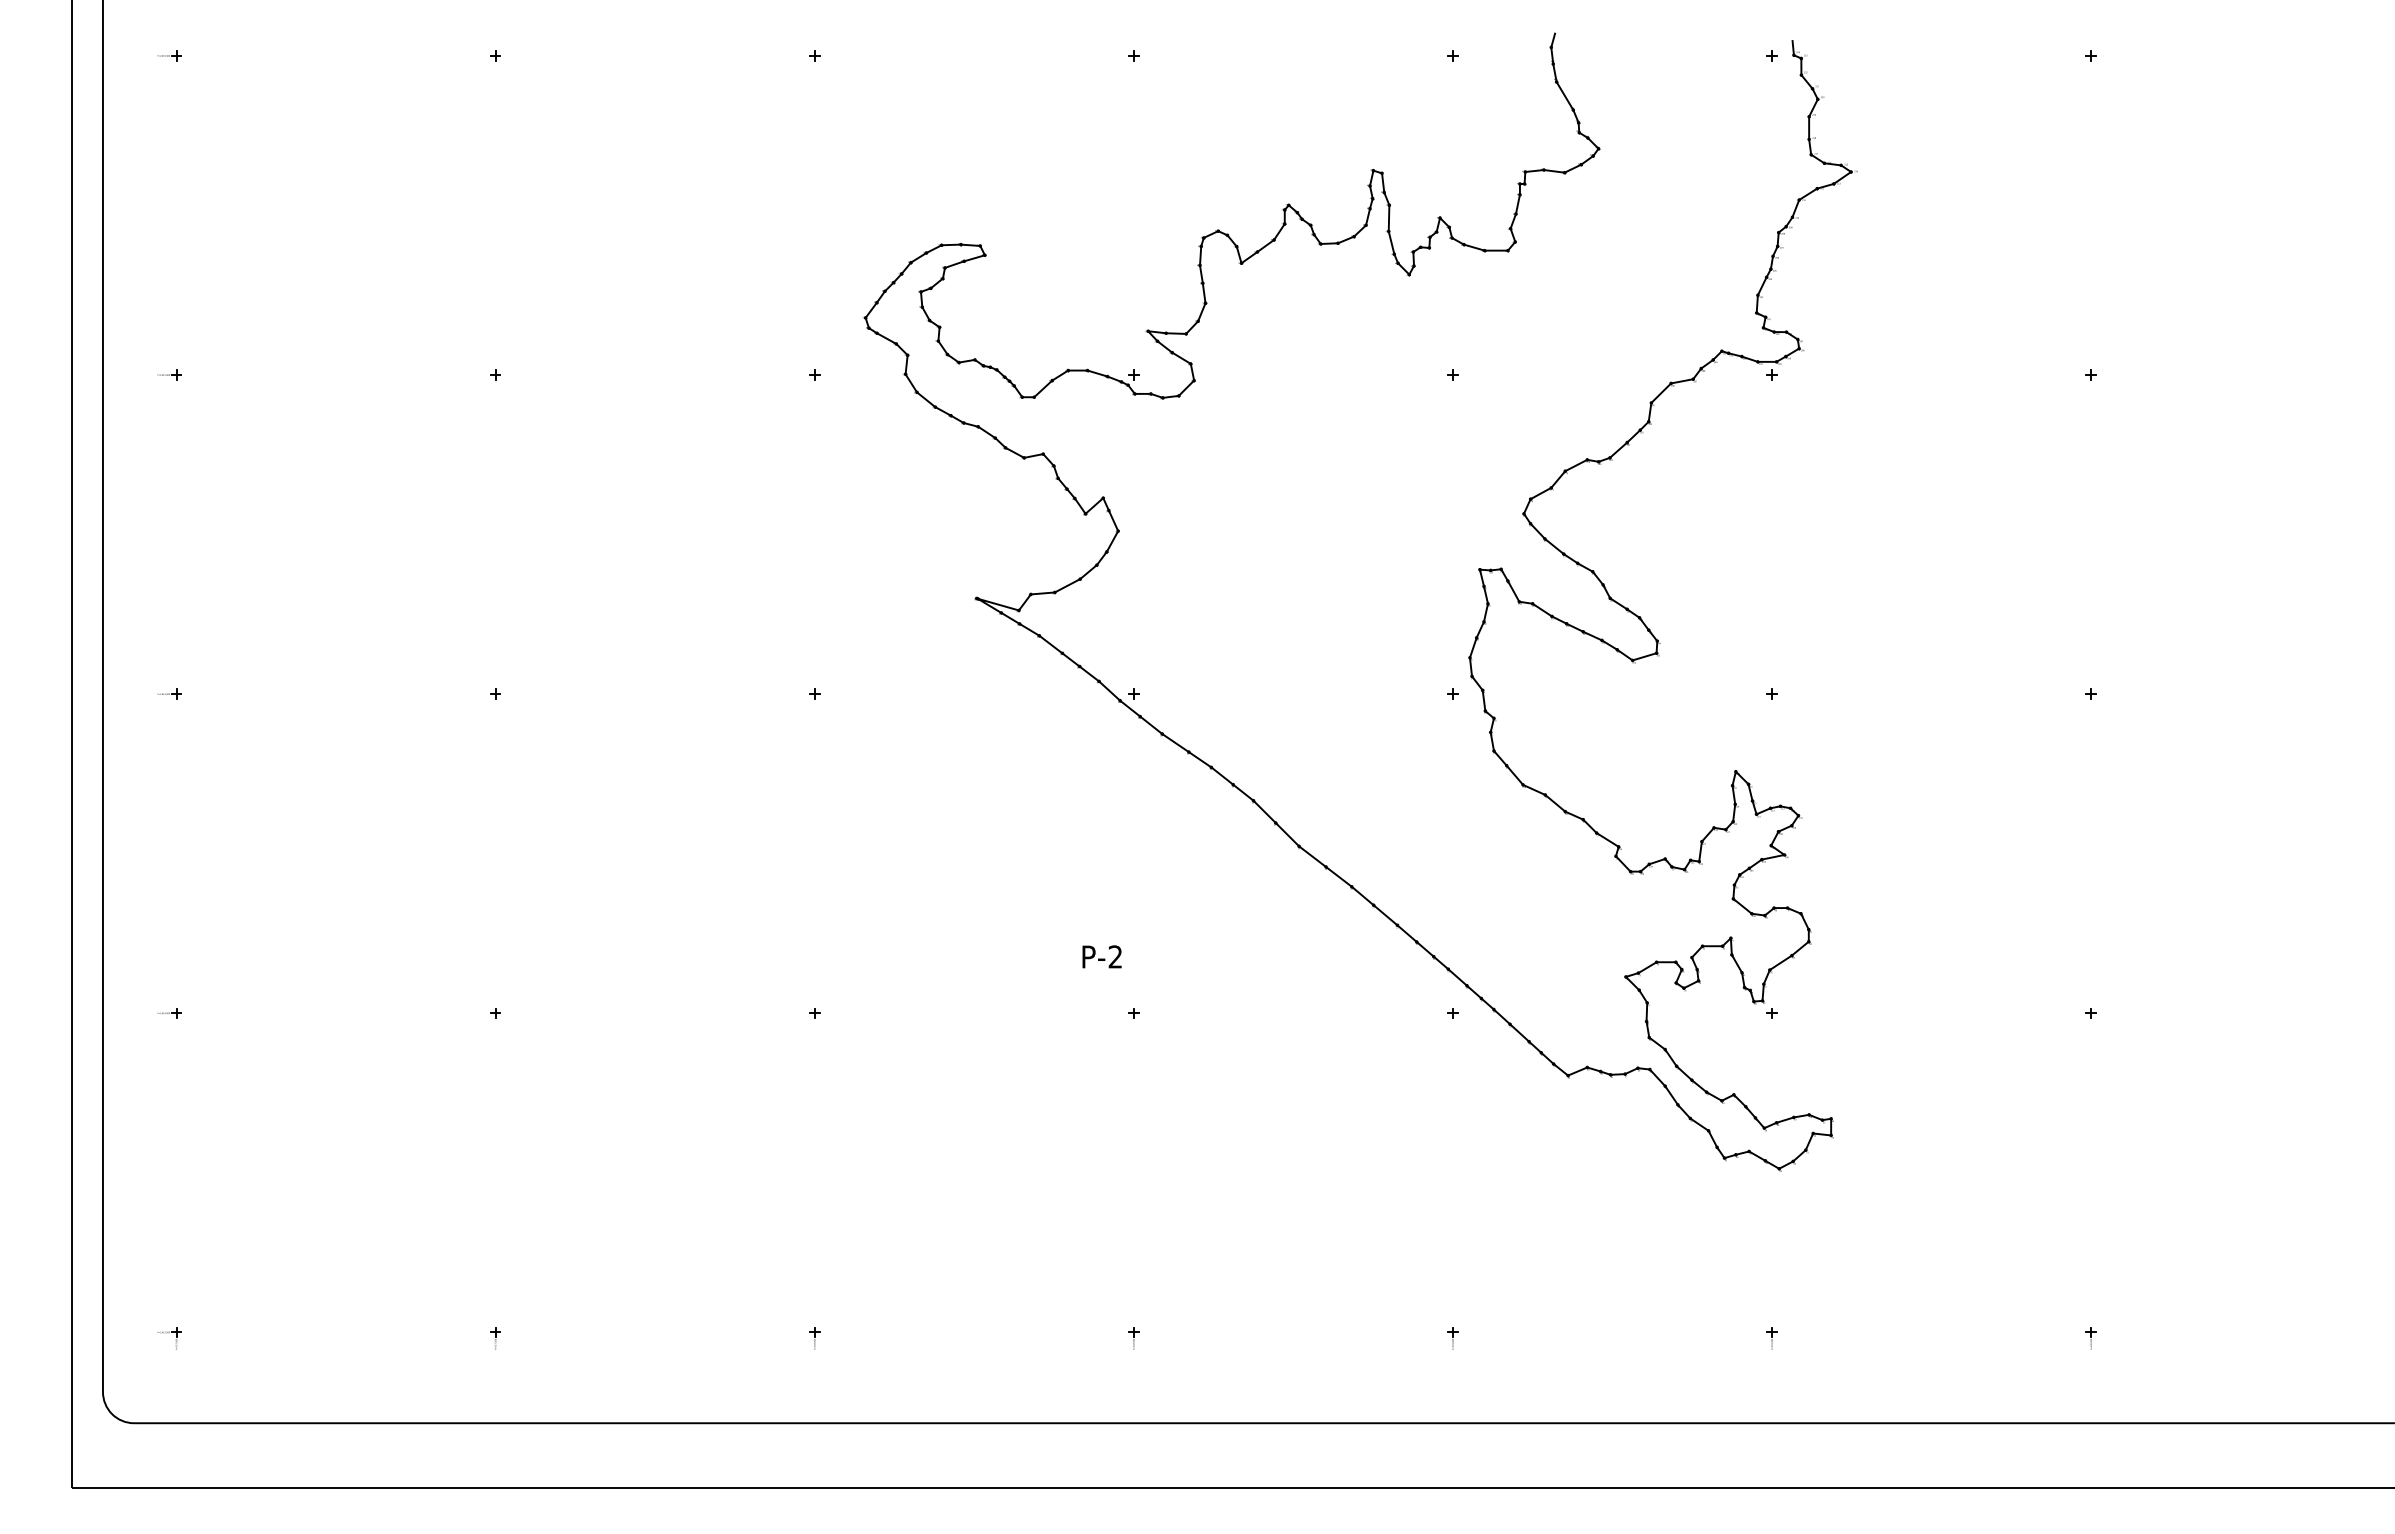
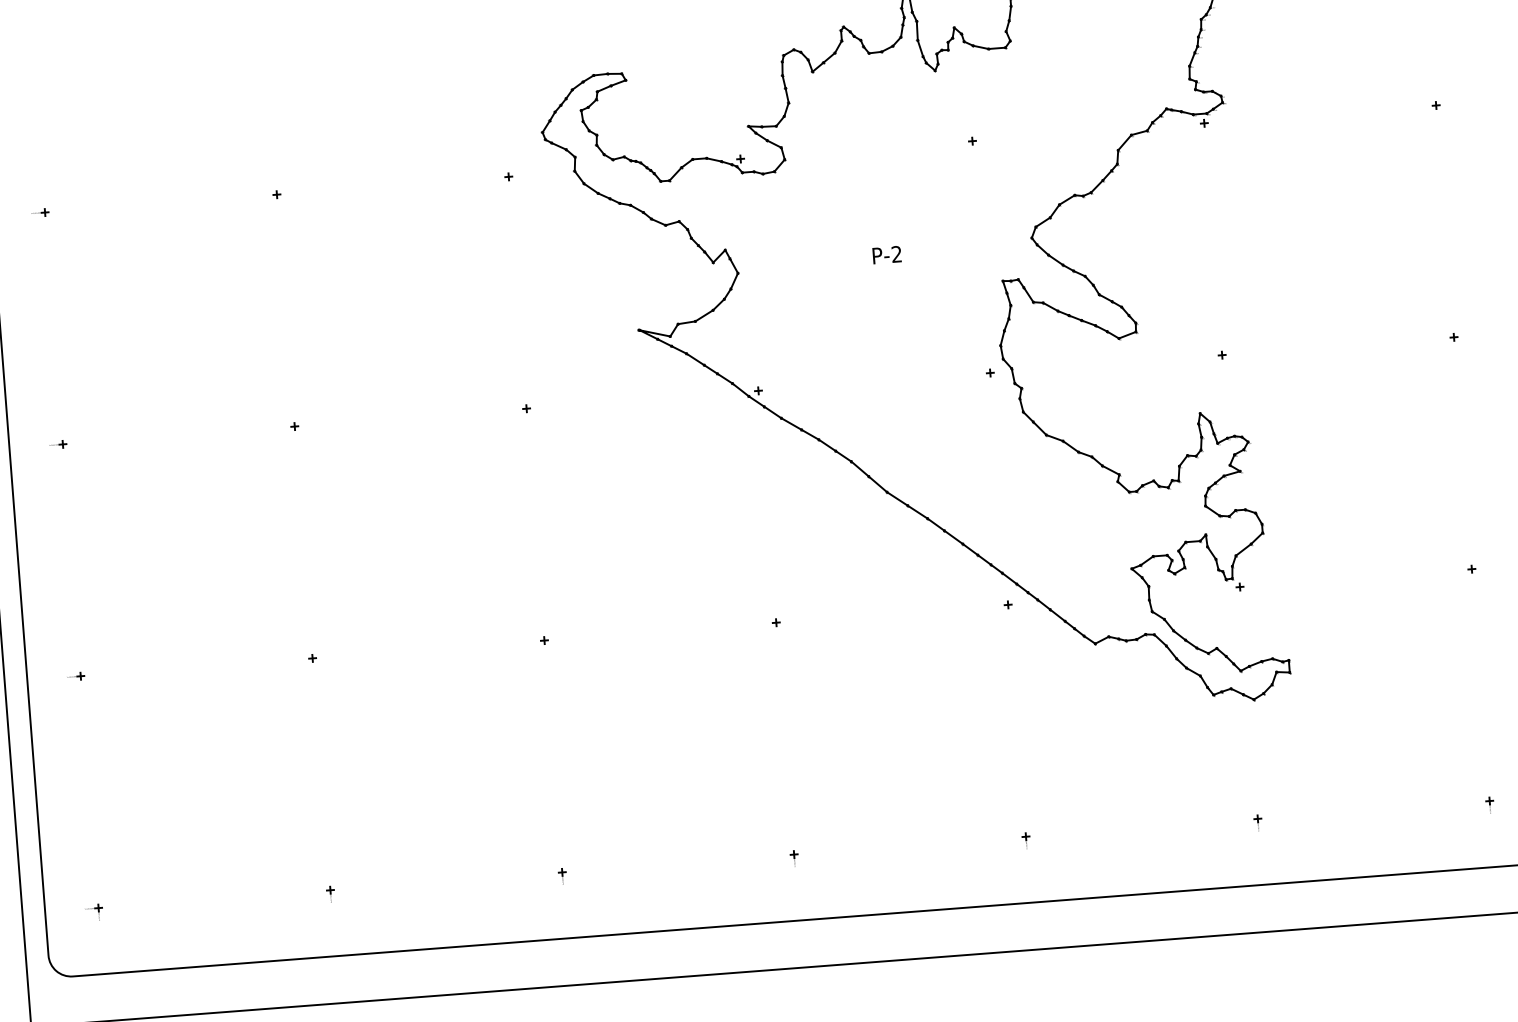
text: (1101, 956) -> (886, 254), moved

